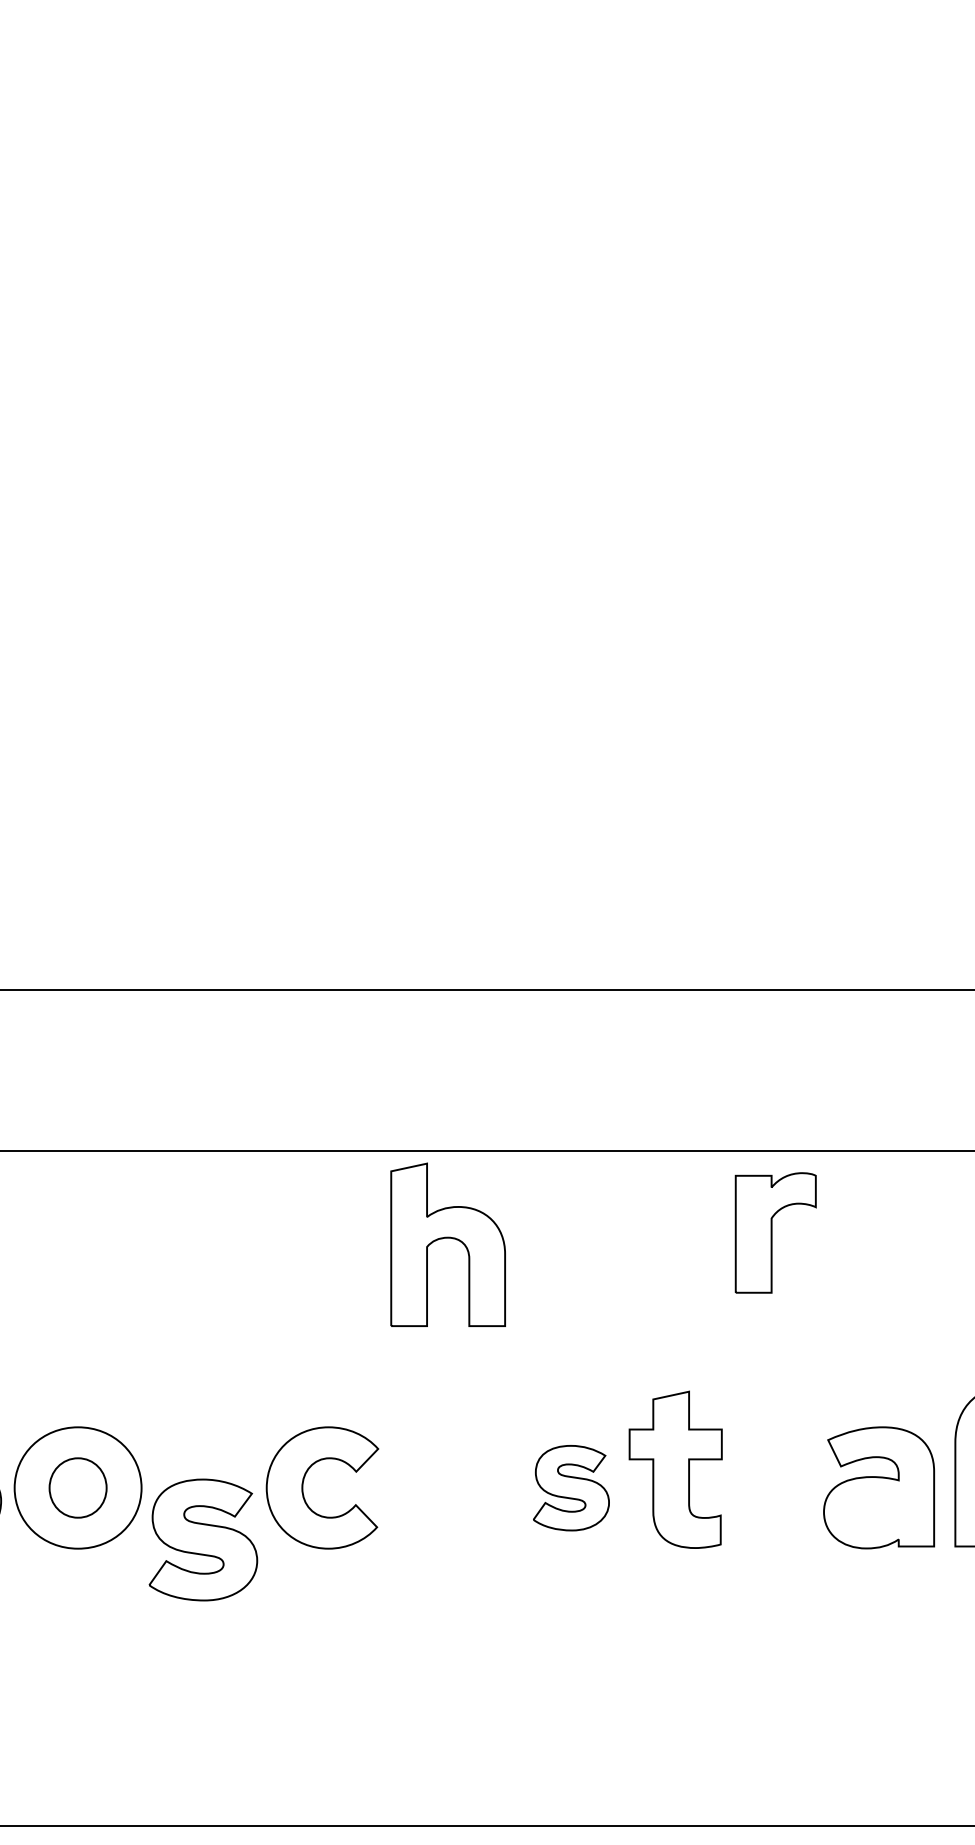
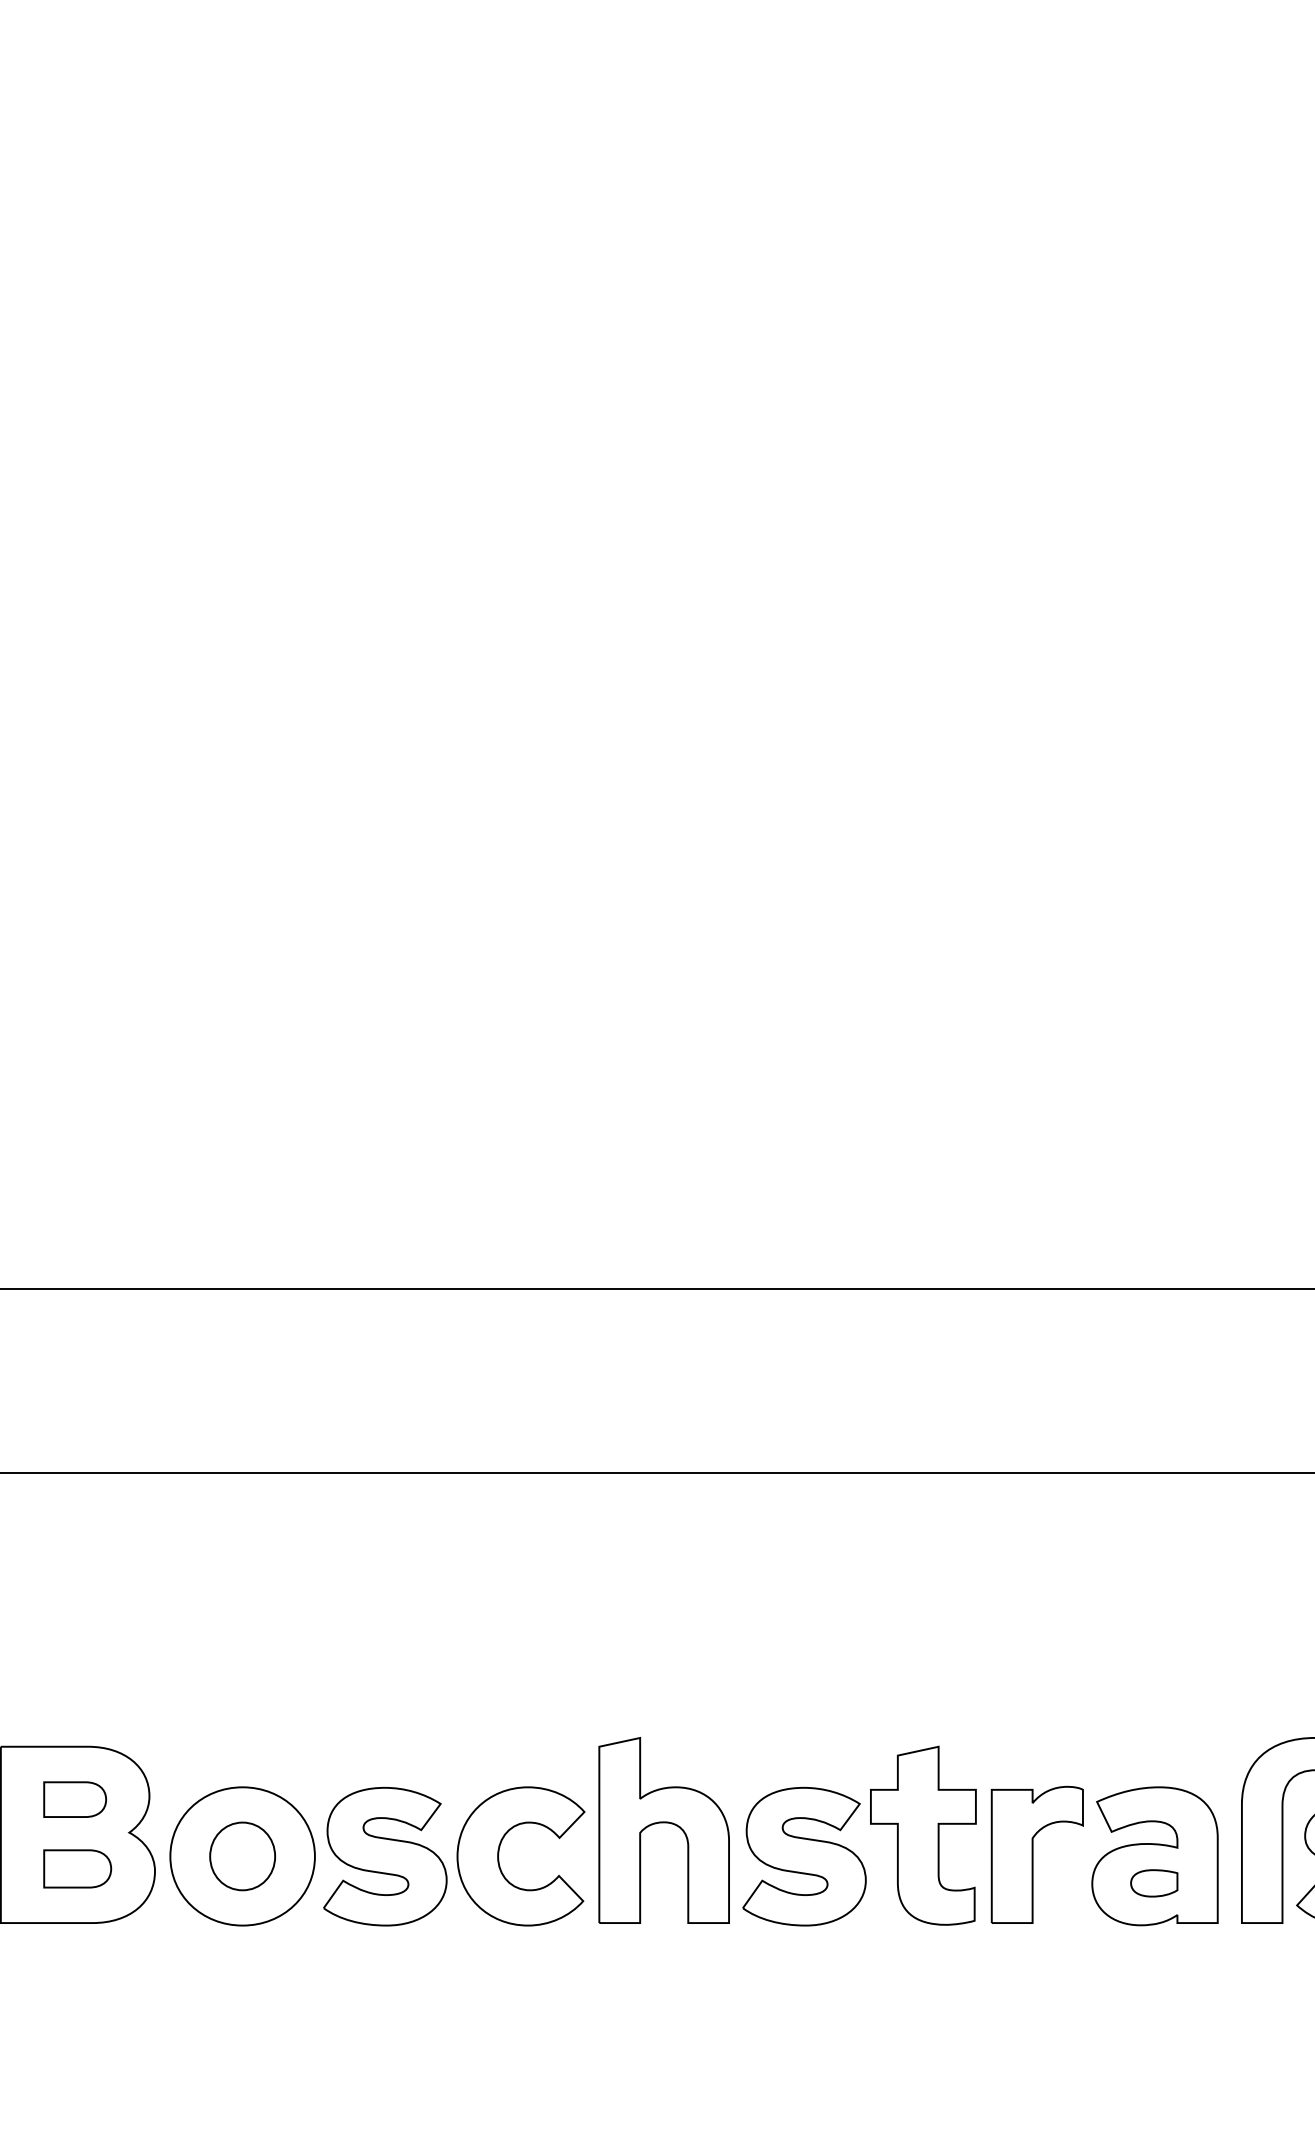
part: (775, 1232) -> (1036, 1854), moved
part: (447, 1238) -> (663, 1823), moved
part: (571, 1488) -> (804, 1856), size x1.43
part: (878, 1511) -> (1154, 1883), added
part: (203, 1539) -> (385, 1856), moved

